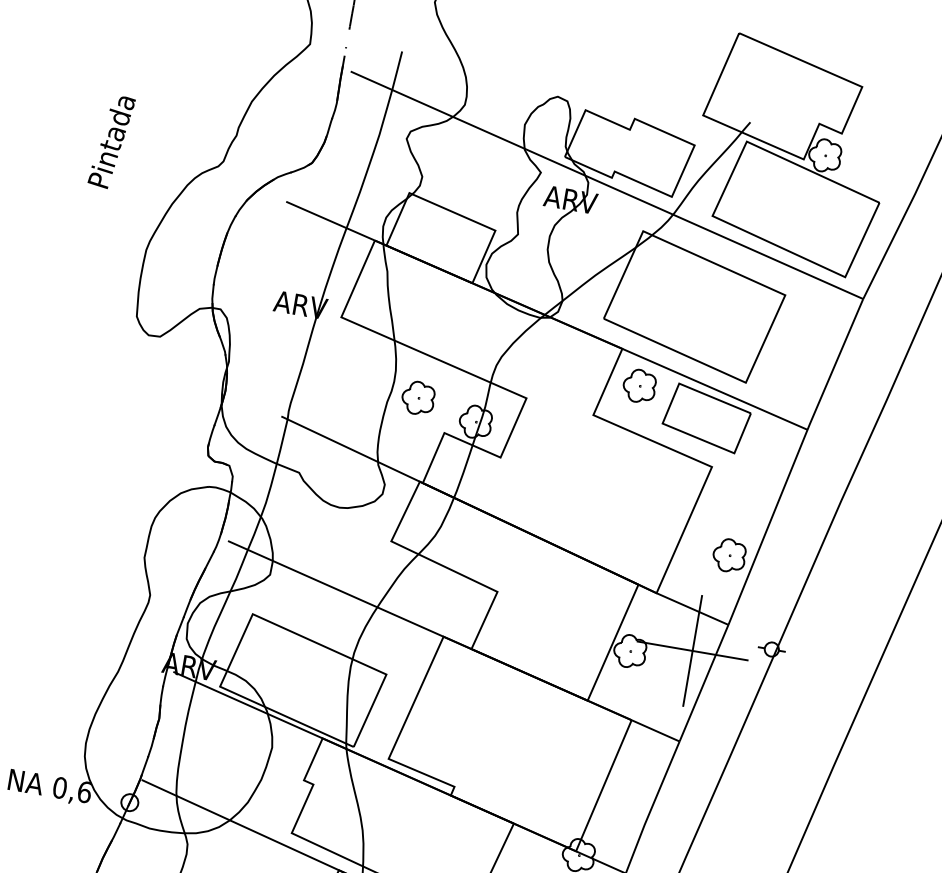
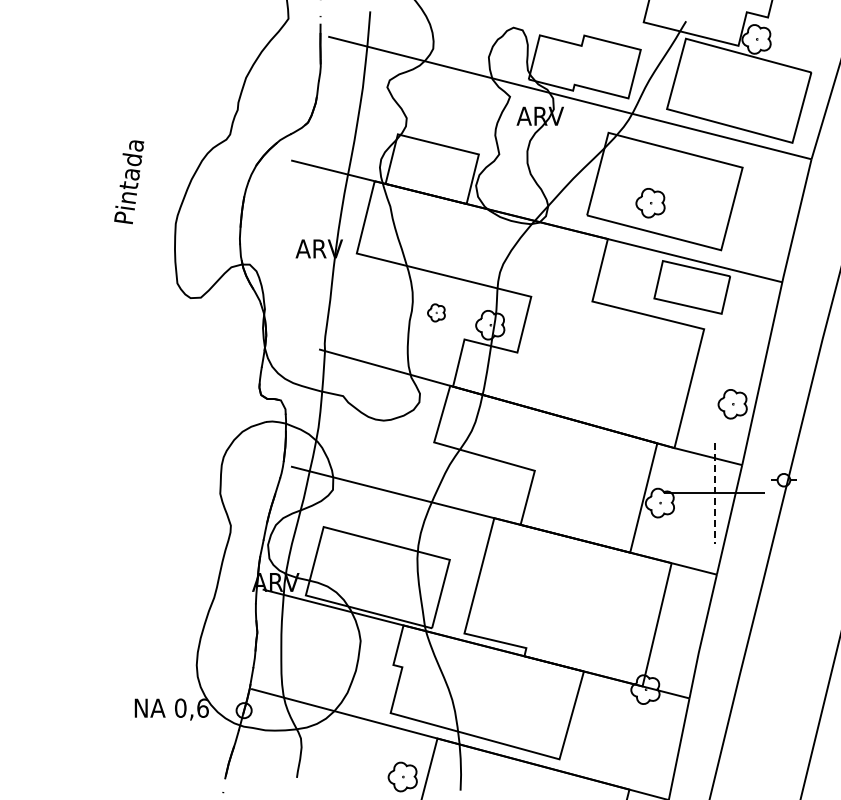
text: (111, 142) -> (129, 182), moved
part: (639, 386) -> (650, 203), moved
part: (418, 397) -> (436, 312), size x0.6
line: (692, 651) -> (714, 493), solid -> dashed

